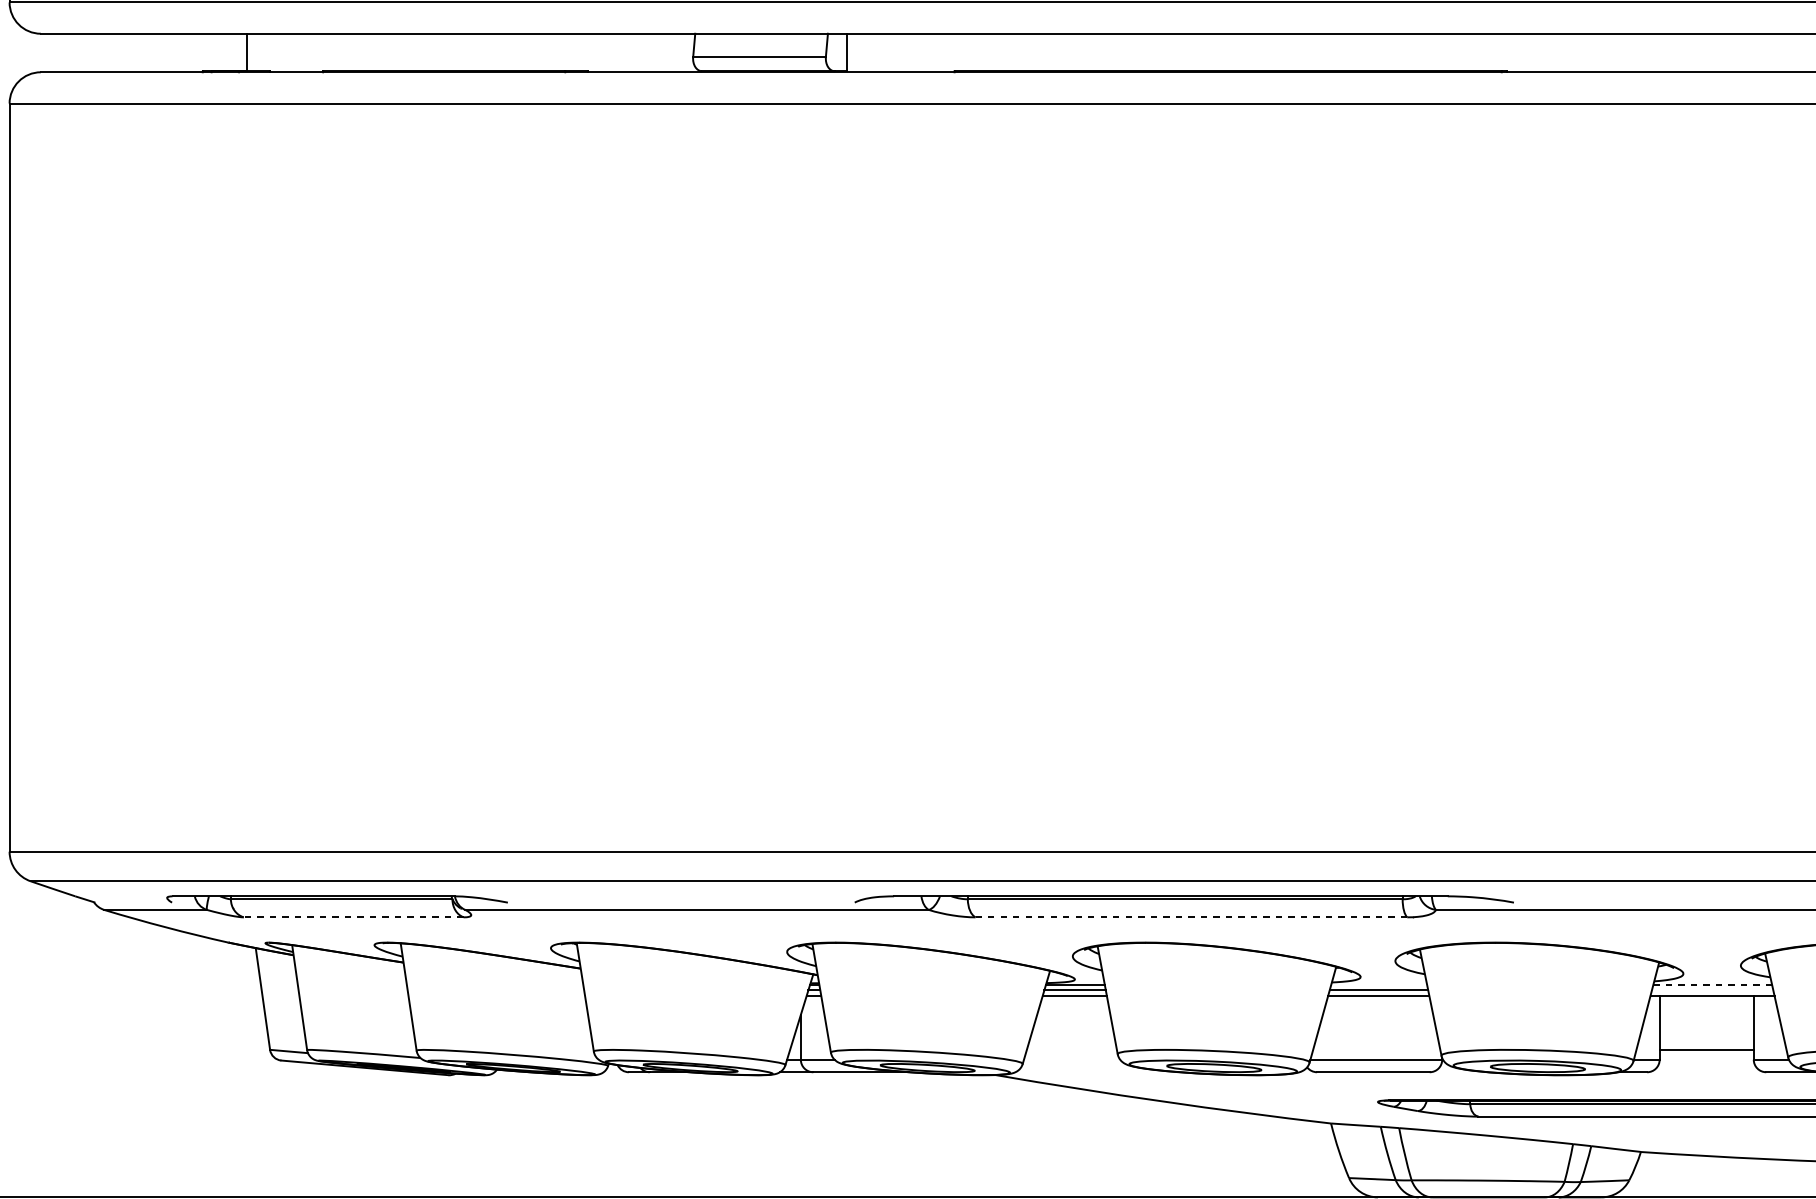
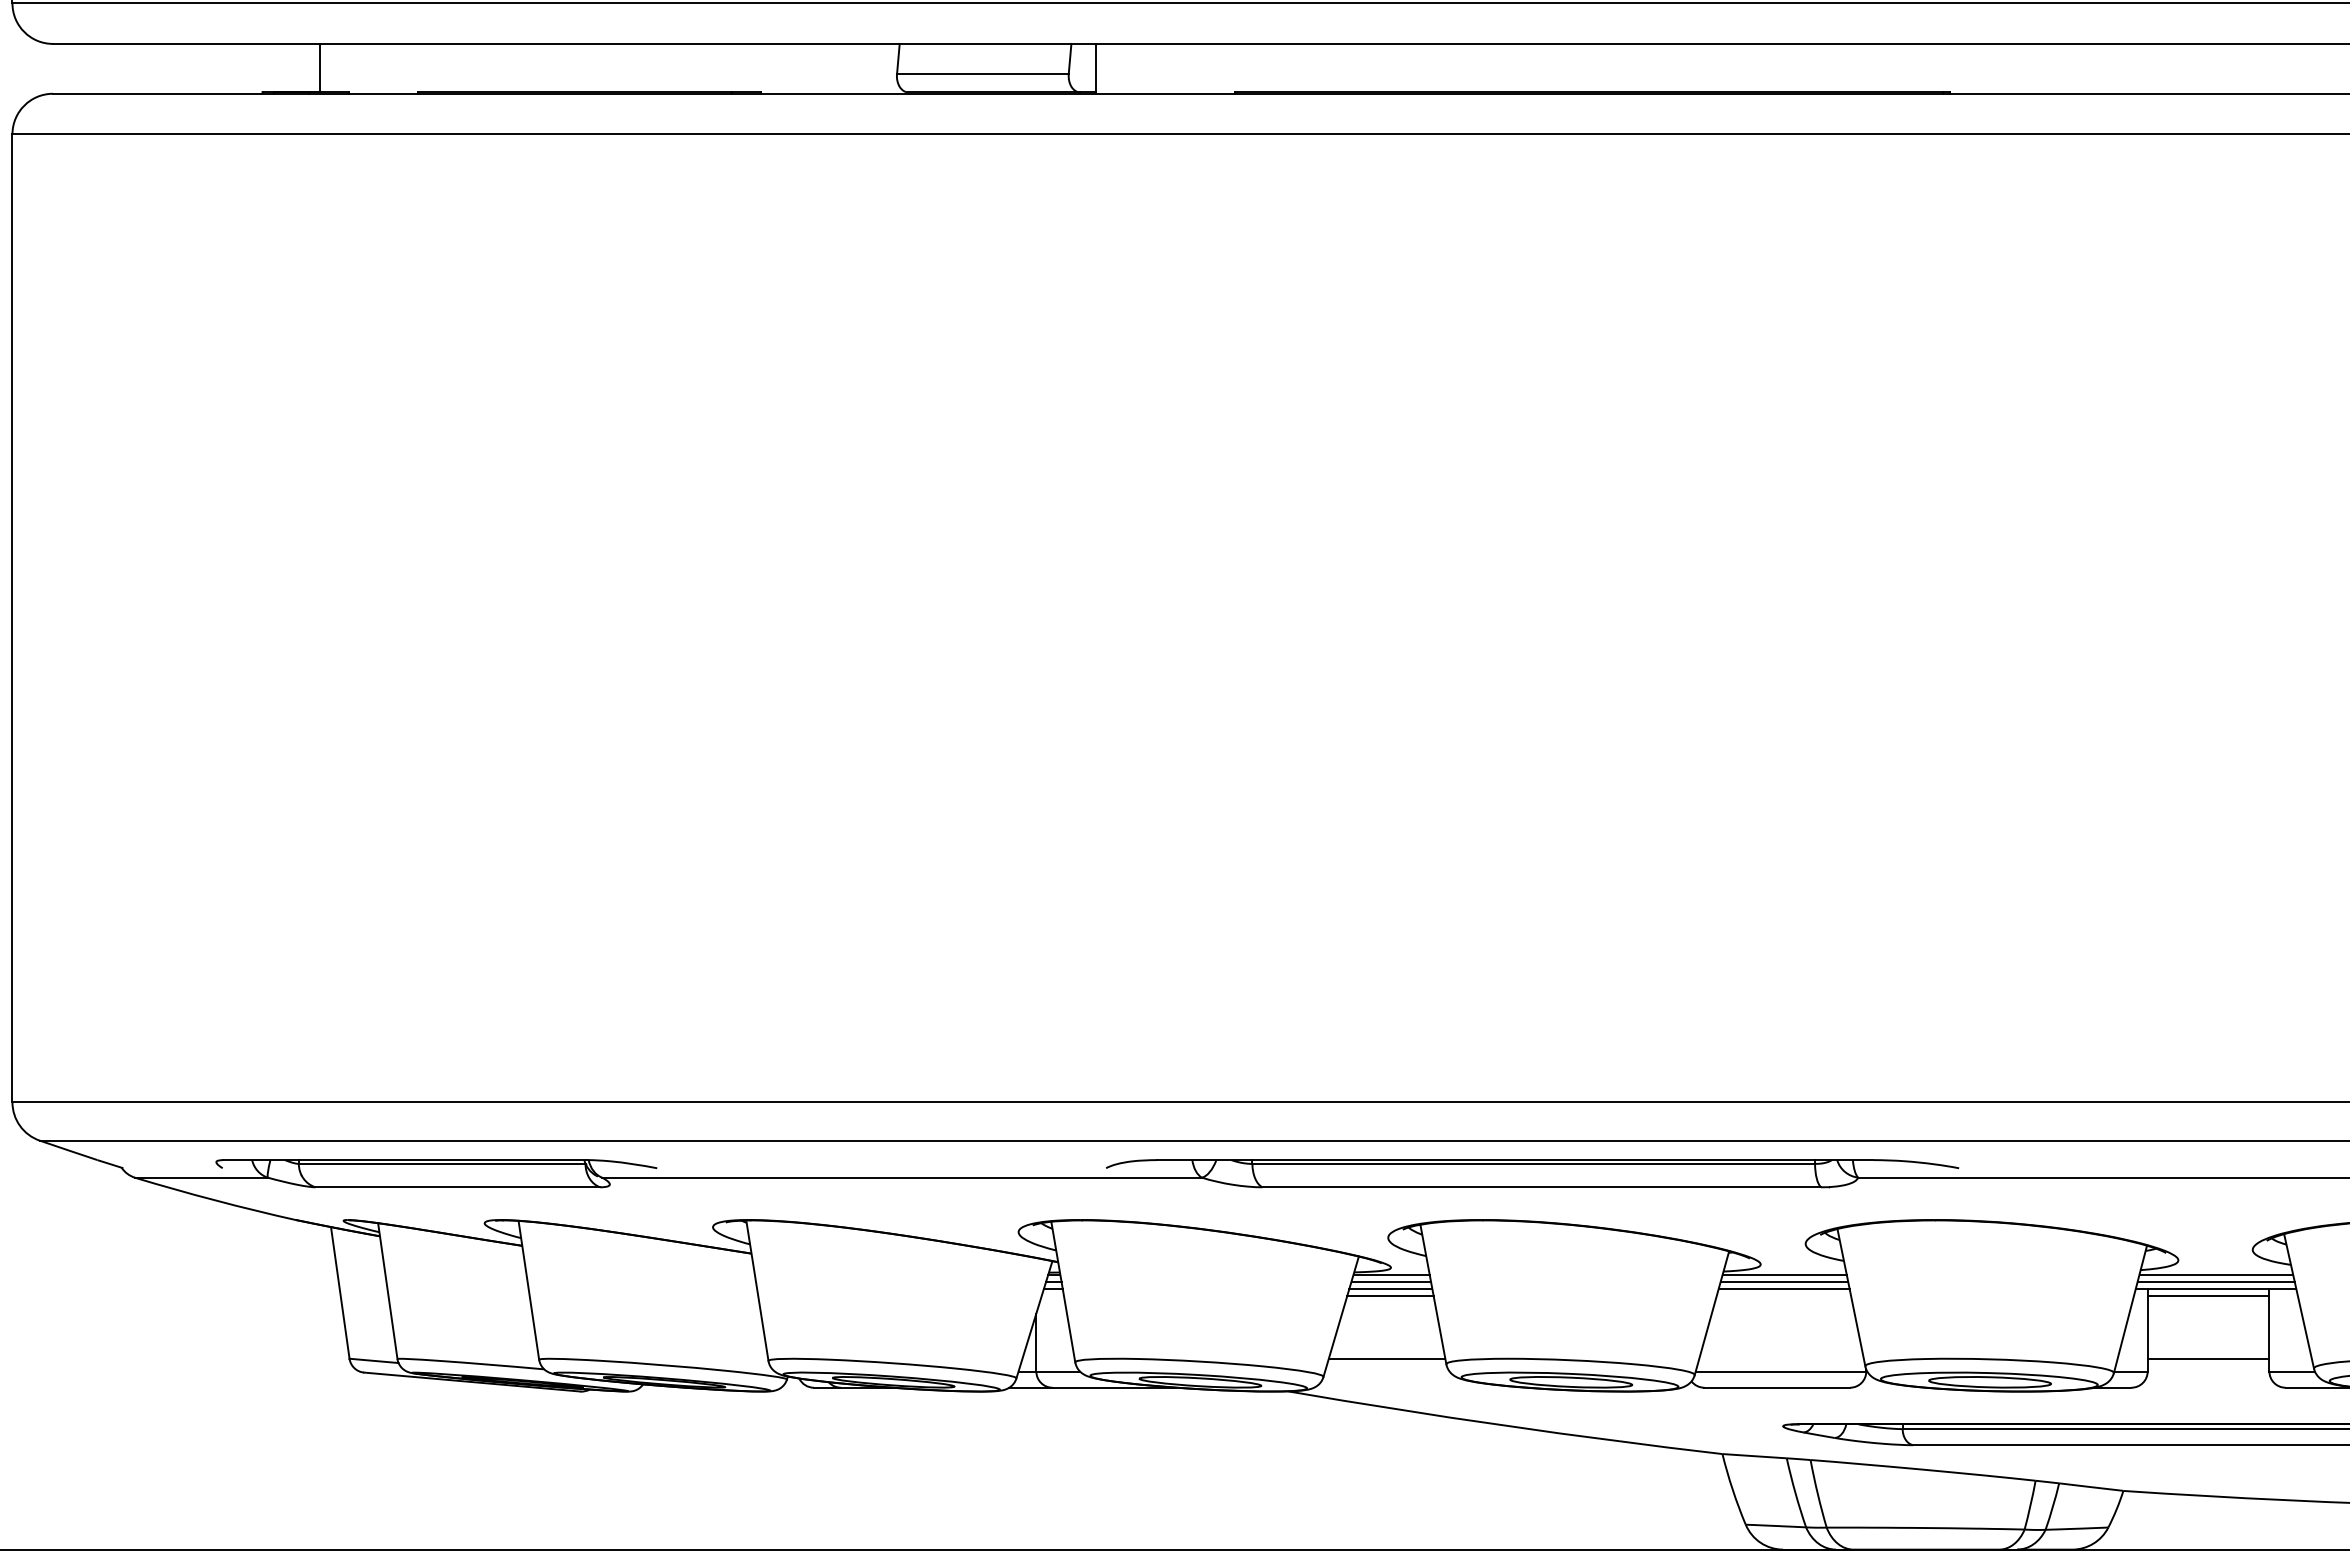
line: (353, 917) -> (457, 1187), dashed -> solid
line: (1191, 917) -> (1541, 1187), dashed -> solid
line: (1379, 984) -> (1784, 1274), added
line: (1712, 984) -> (2216, 1274), dashed -> solid
line: (1712, 990) -> (2215, 1281), added
line: (1074, 1000) -> (1390, 1295), added
line: (1706, 1000) -> (2208, 1295), added
line: (1071, 1050) -> (1386, 1359), added

